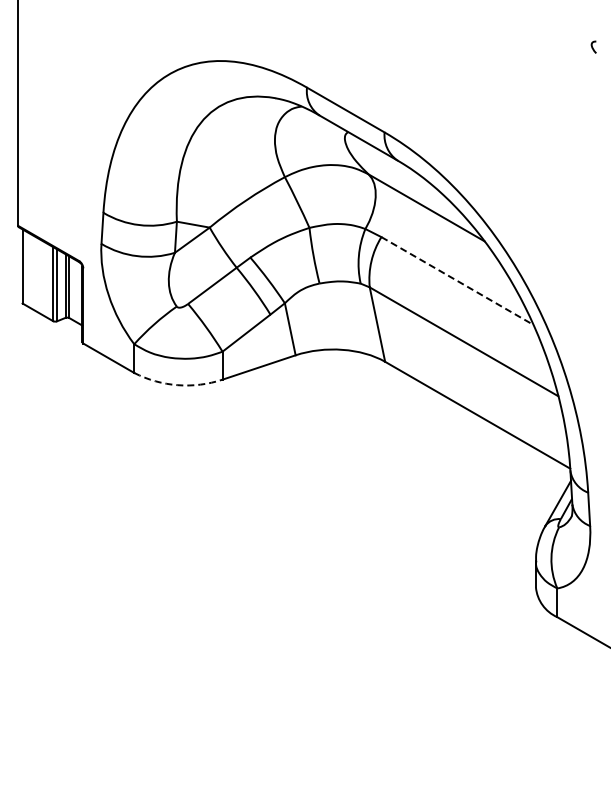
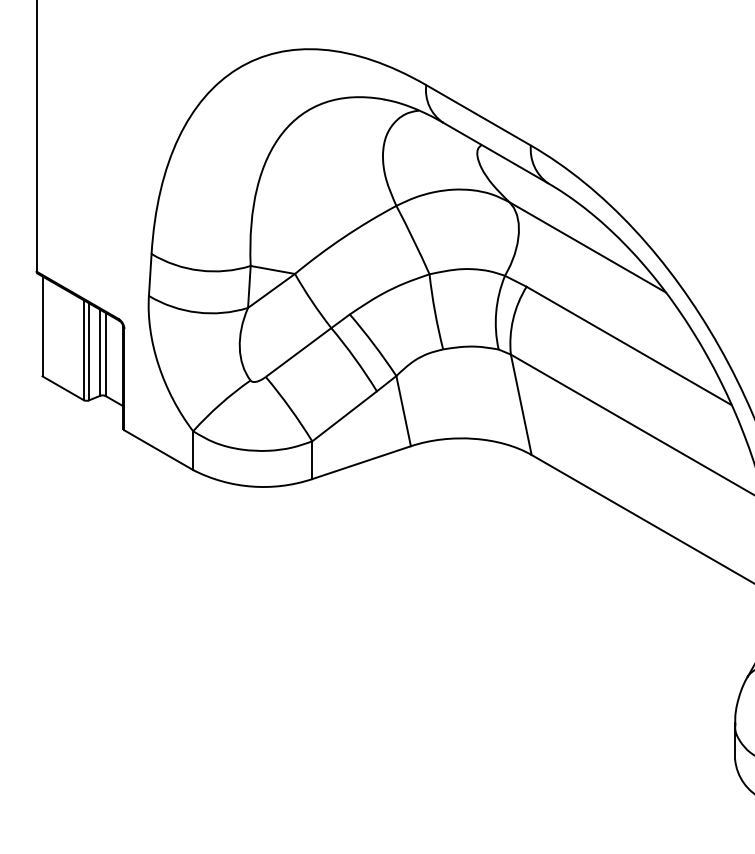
line: (457, 281) -> (629, 346), dashed -> solid
arc: (177, 385) -> (251, 486), dashed -> solid

